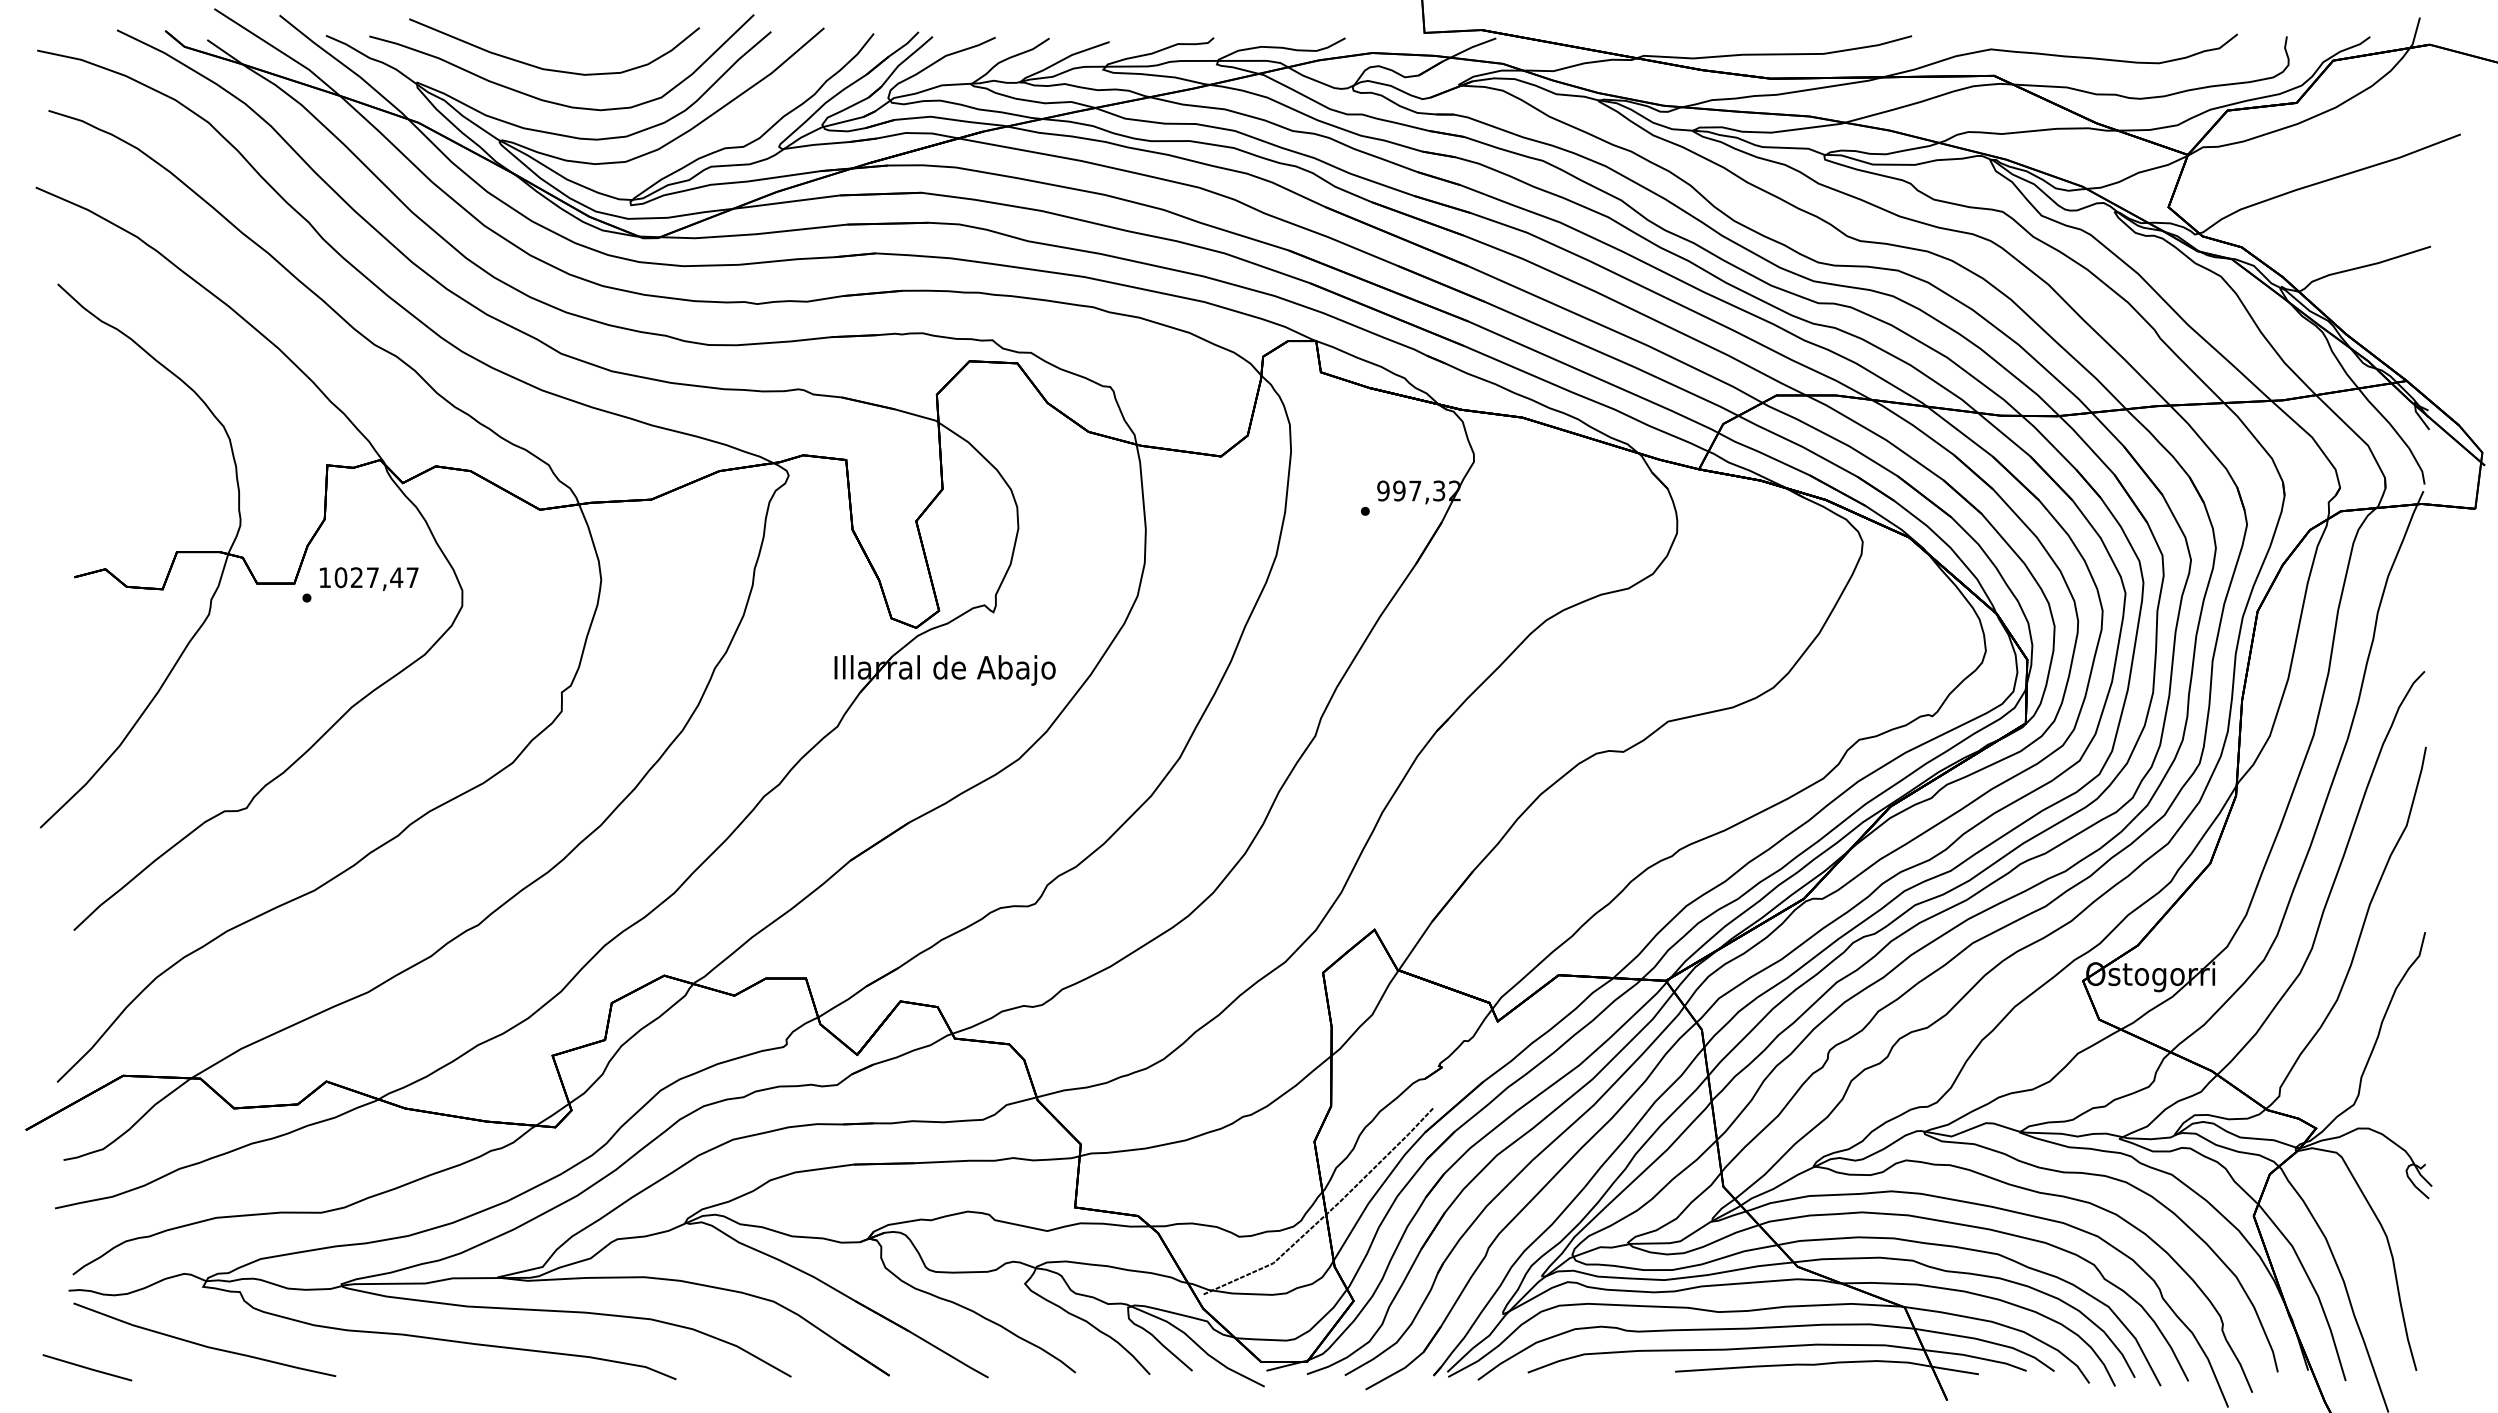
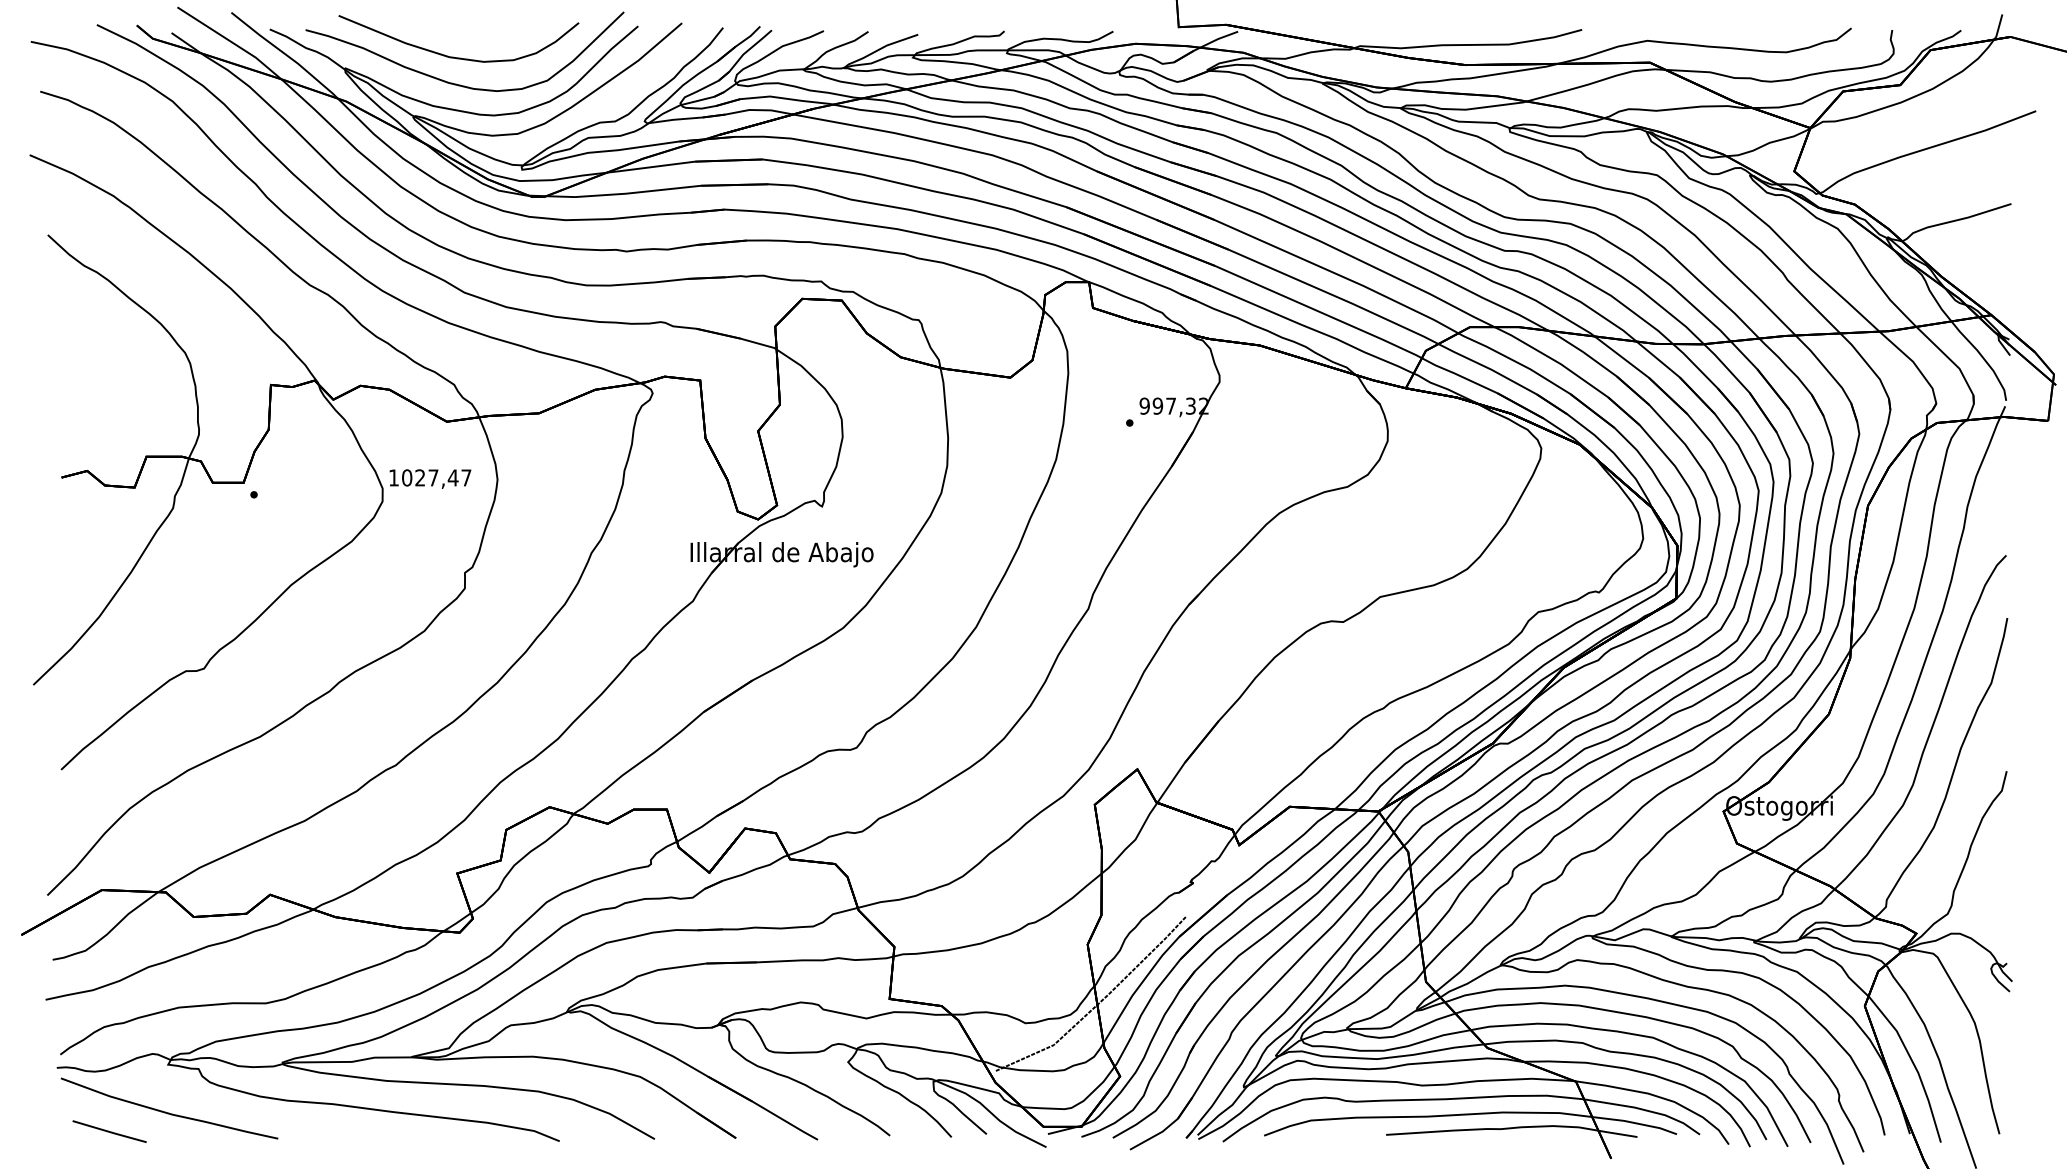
text: (369, 578) -> (430, 478), moved
line: (87, 1367) -> (109, 1131), moved

